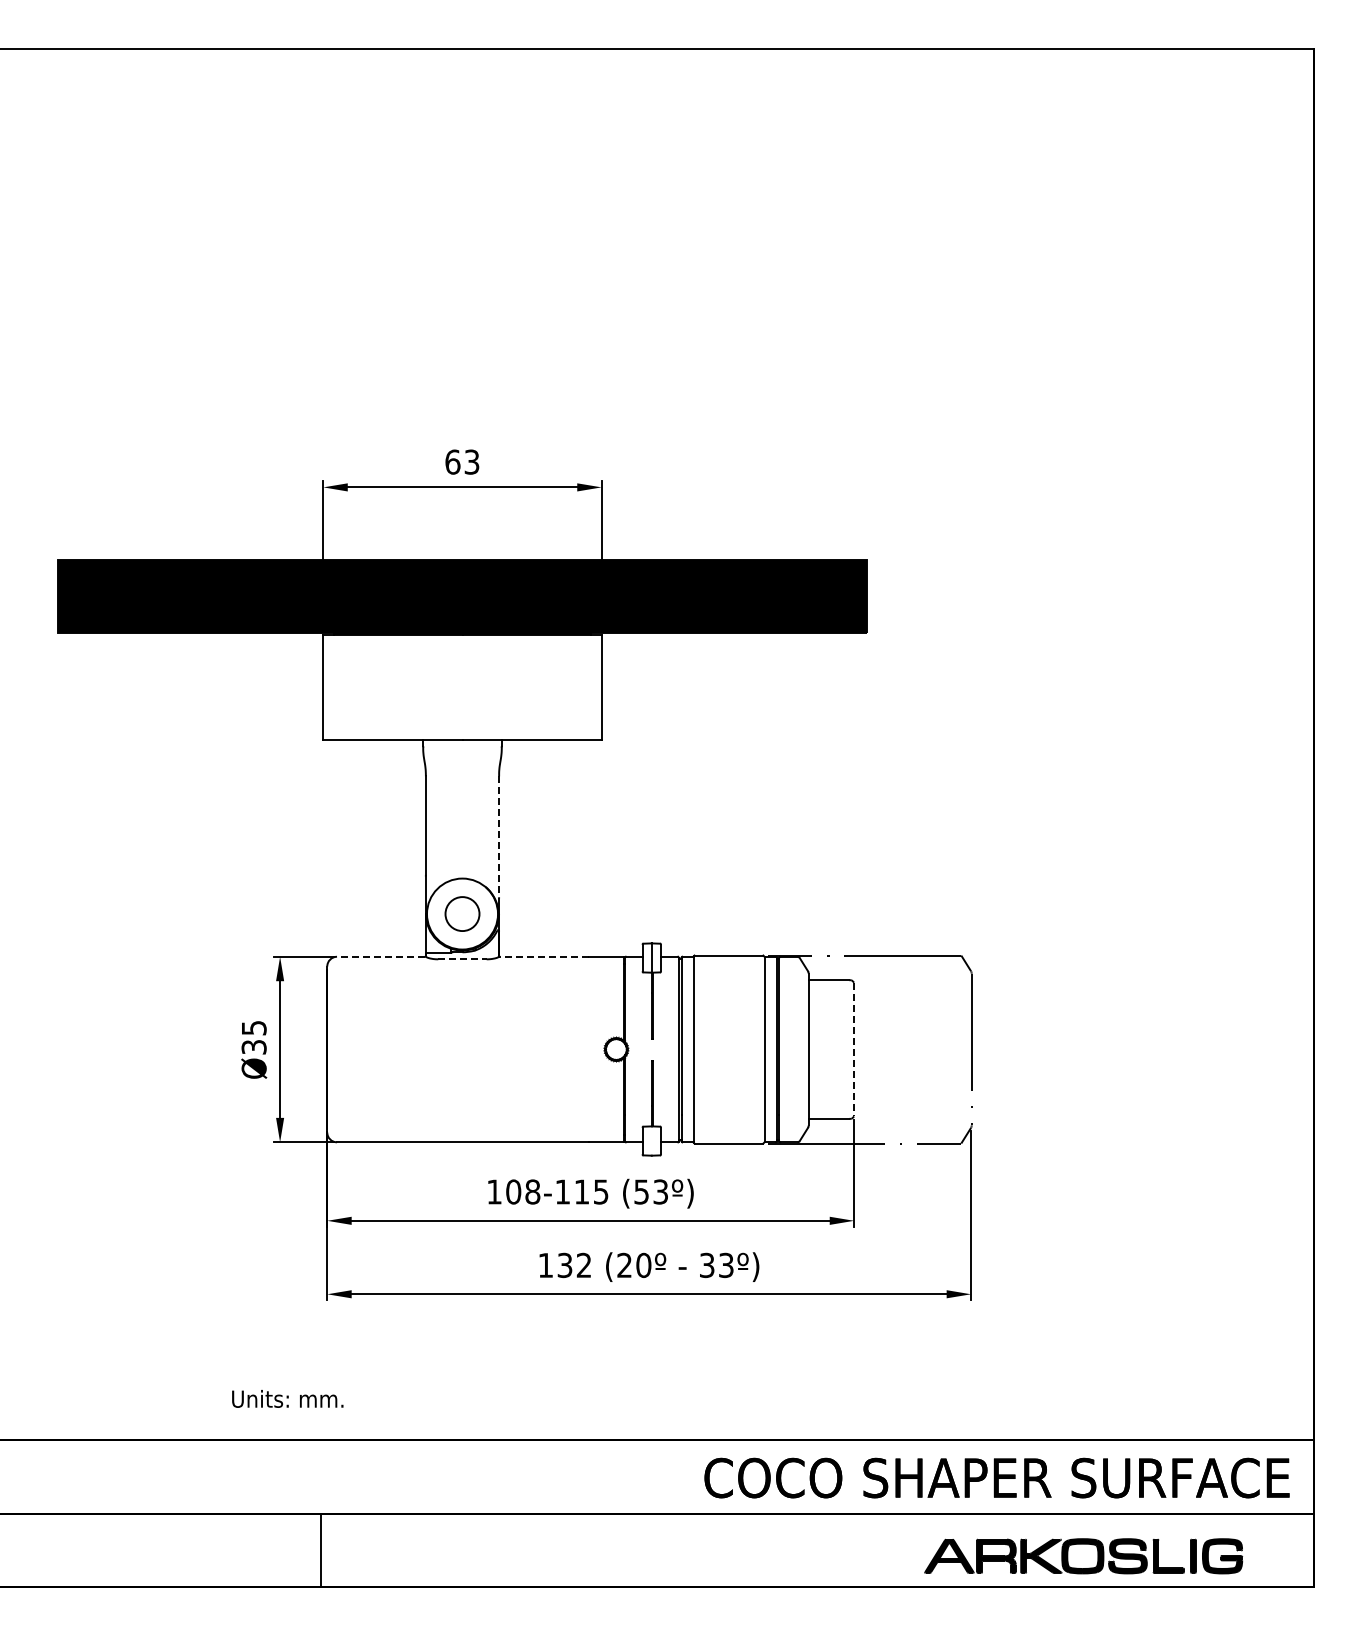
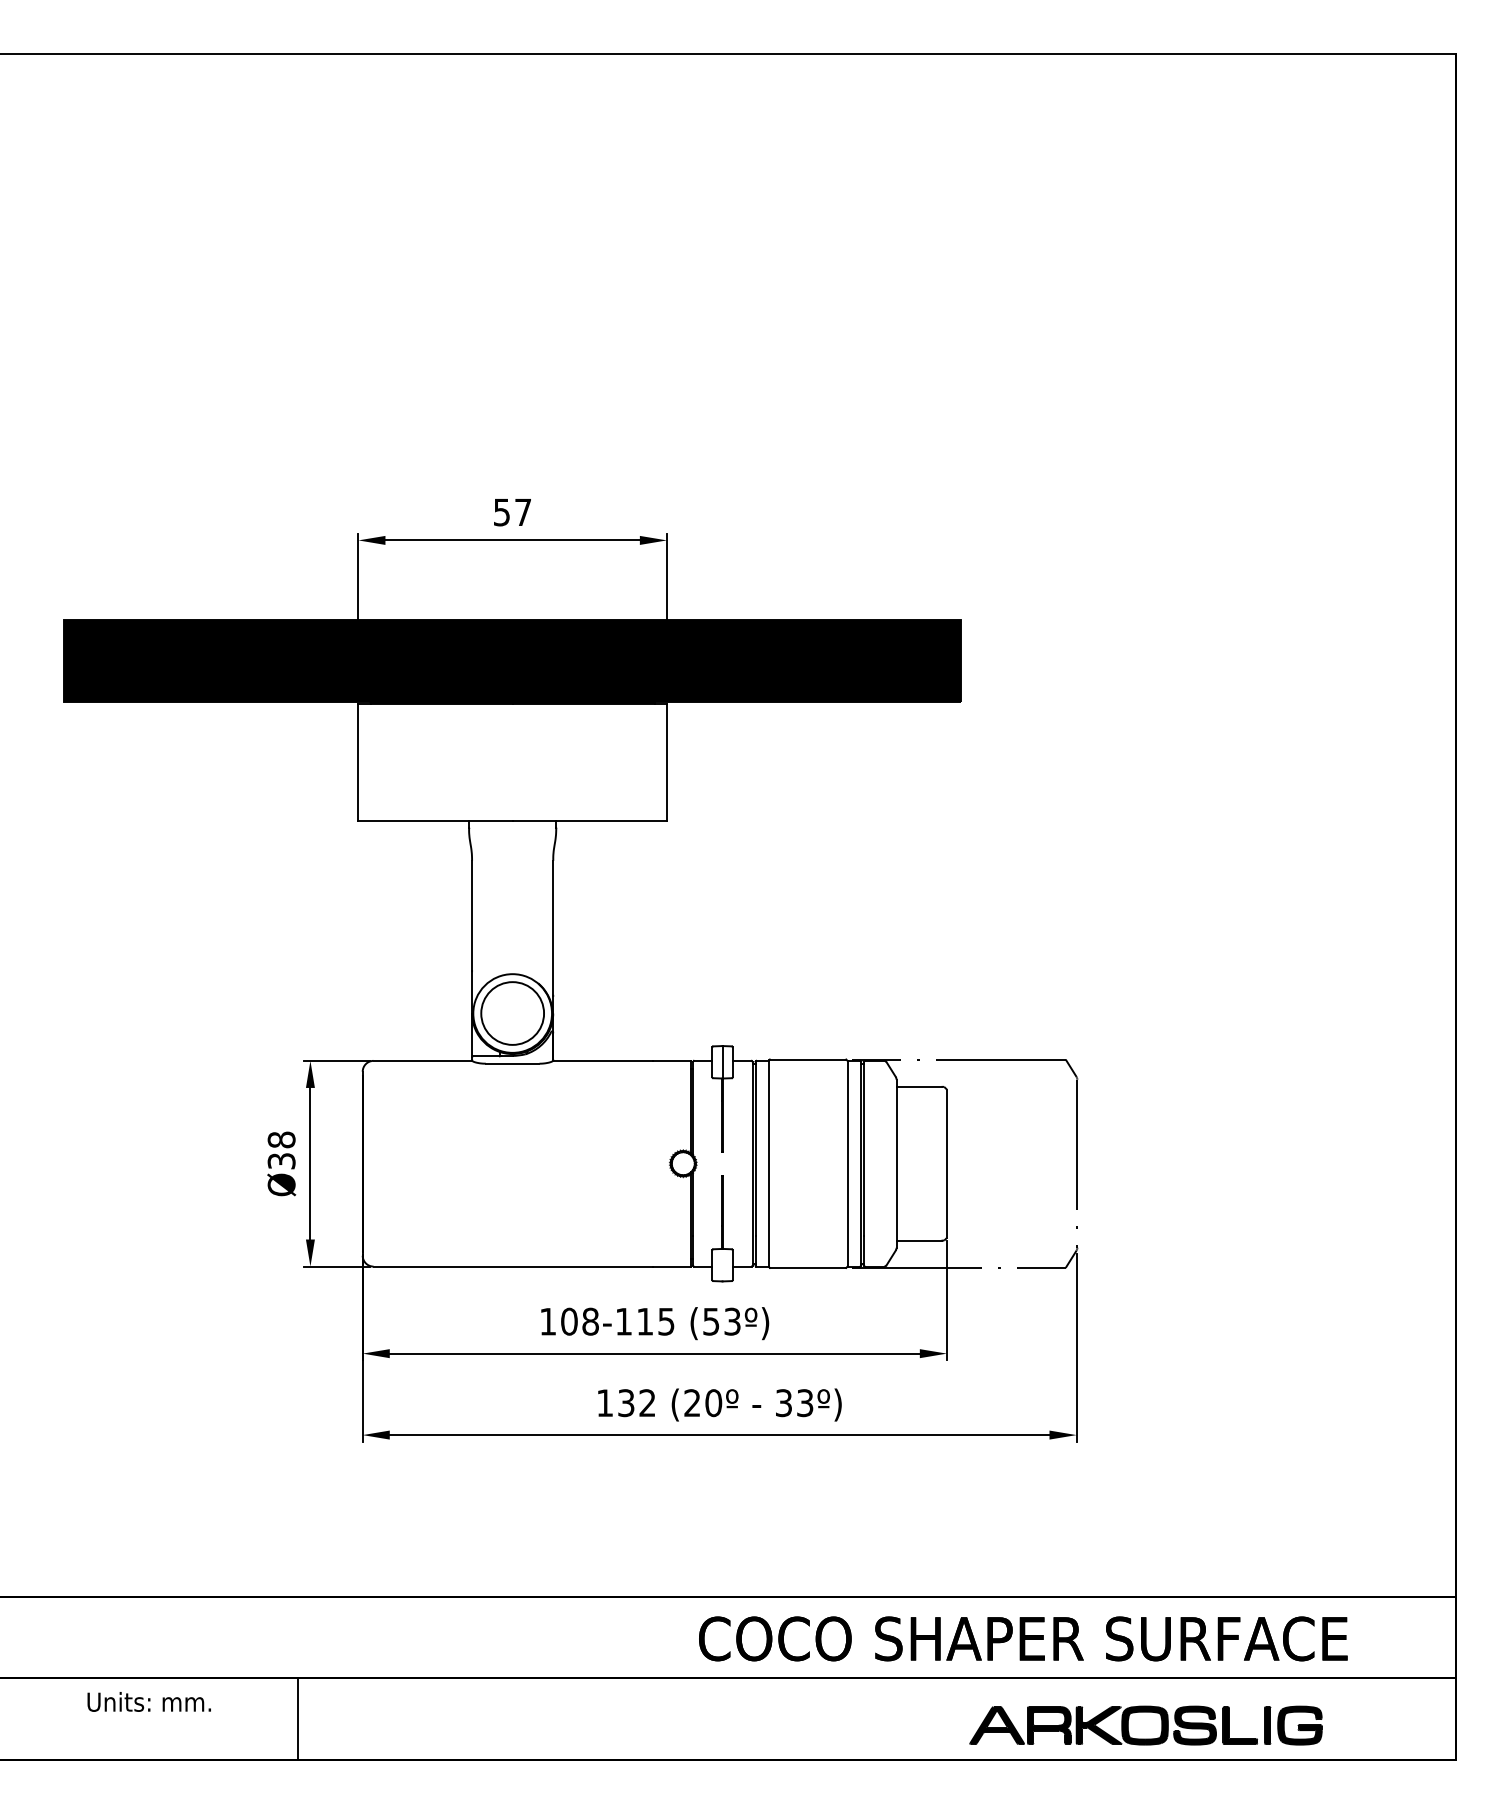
text: (462, 461) -> (512, 511), 63 -> 57
line: (499, 837) -> (553, 928), dashed -> solid
circle: (462, 913) -> (512, 1012), size x1.67
line: (380, 956) -> (421, 1060), dashed -> solid
line: (544, 956) -> (603, 1060), dashed -> solid
line: (462, 959) -> (512, 1063), dashed -> solid
text: (253, 1027) -> (280, 1139), Ø35 -> Ø38
line: (854, 1049) -> (947, 1163), dashed -> solid
text: (287, 1398) -> (148, 1701), moved
text: (996, 1477) -> (1022, 1638), moved
line: (321, 1549) -> (298, 1718), moved
part: (1083, 1556) -> (1145, 1725), moved

